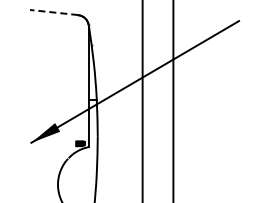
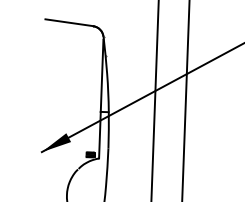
line: (53, 12) -> (68, 22), dashed -> solid

